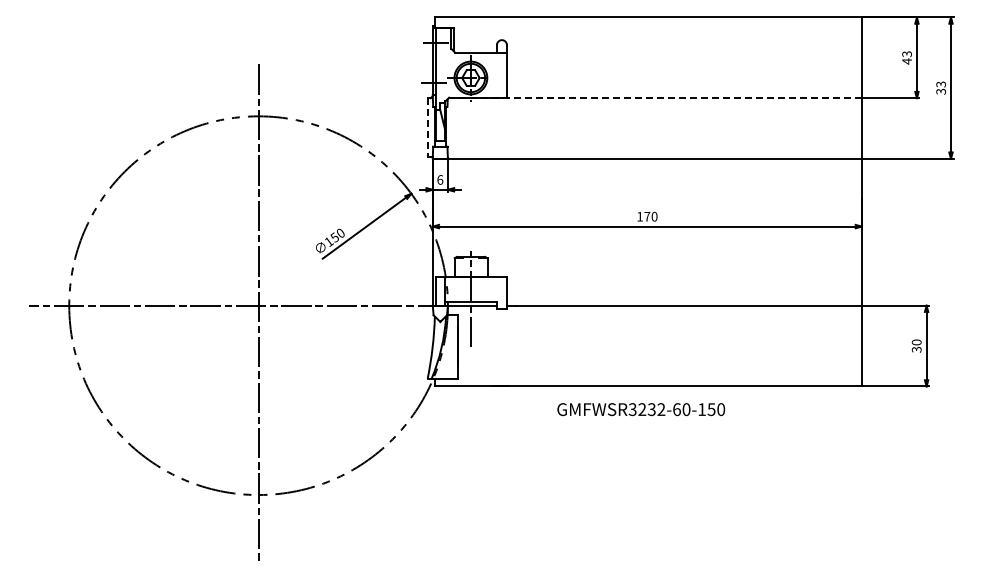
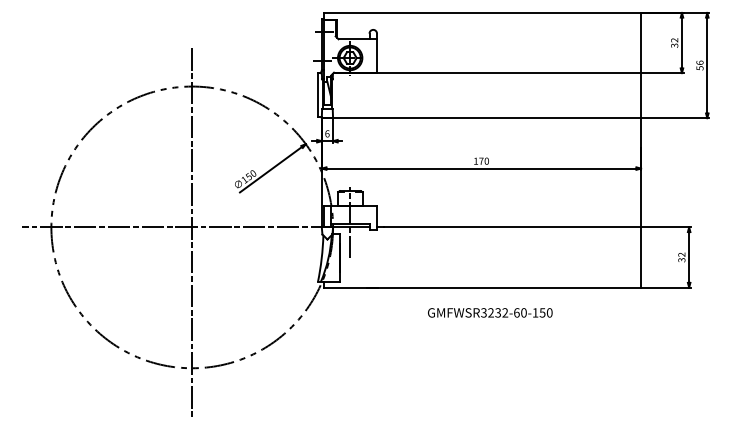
text: (906, 57) -> (674, 42), 43 -> 32
text: (940, 87) -> (699, 65), 33 -> 56
line: (655, 98) -> (487, 73), dashed -> solid
line: (427, 127) -> (317, 94), dashed -> solid
text: (916, 342) -> (681, 254), 30 -> 32
text: (641, 409) -> (490, 312), moved

